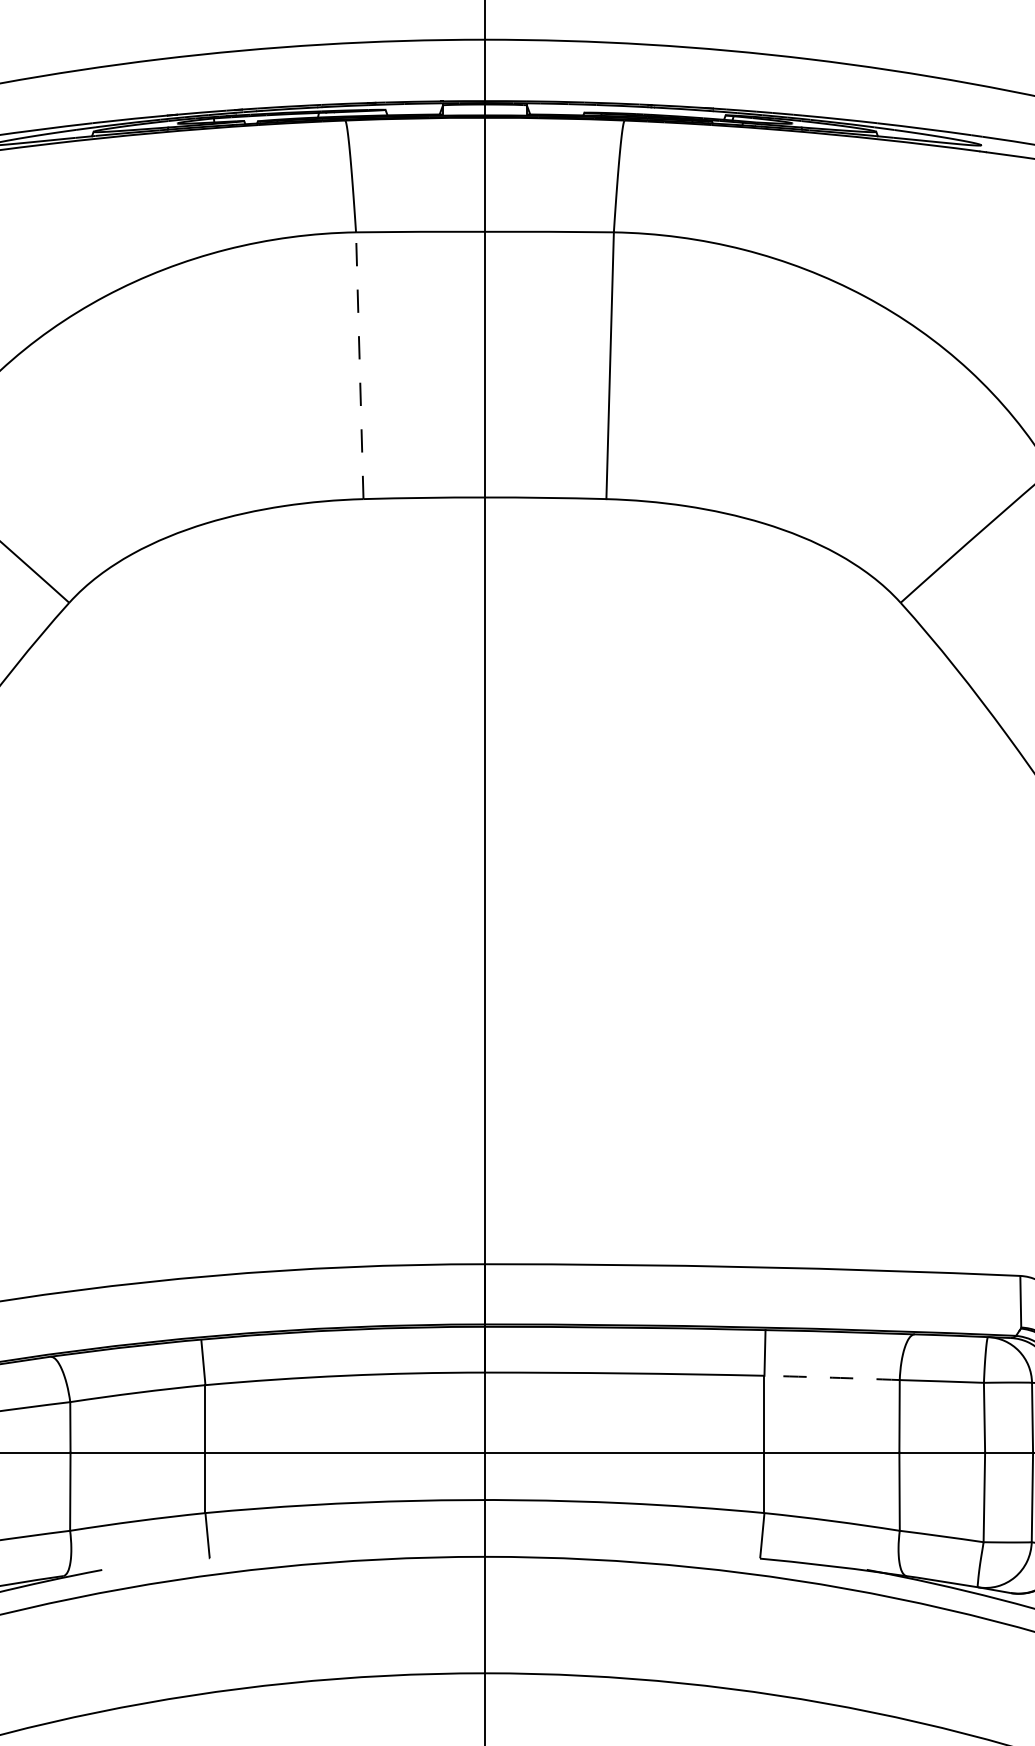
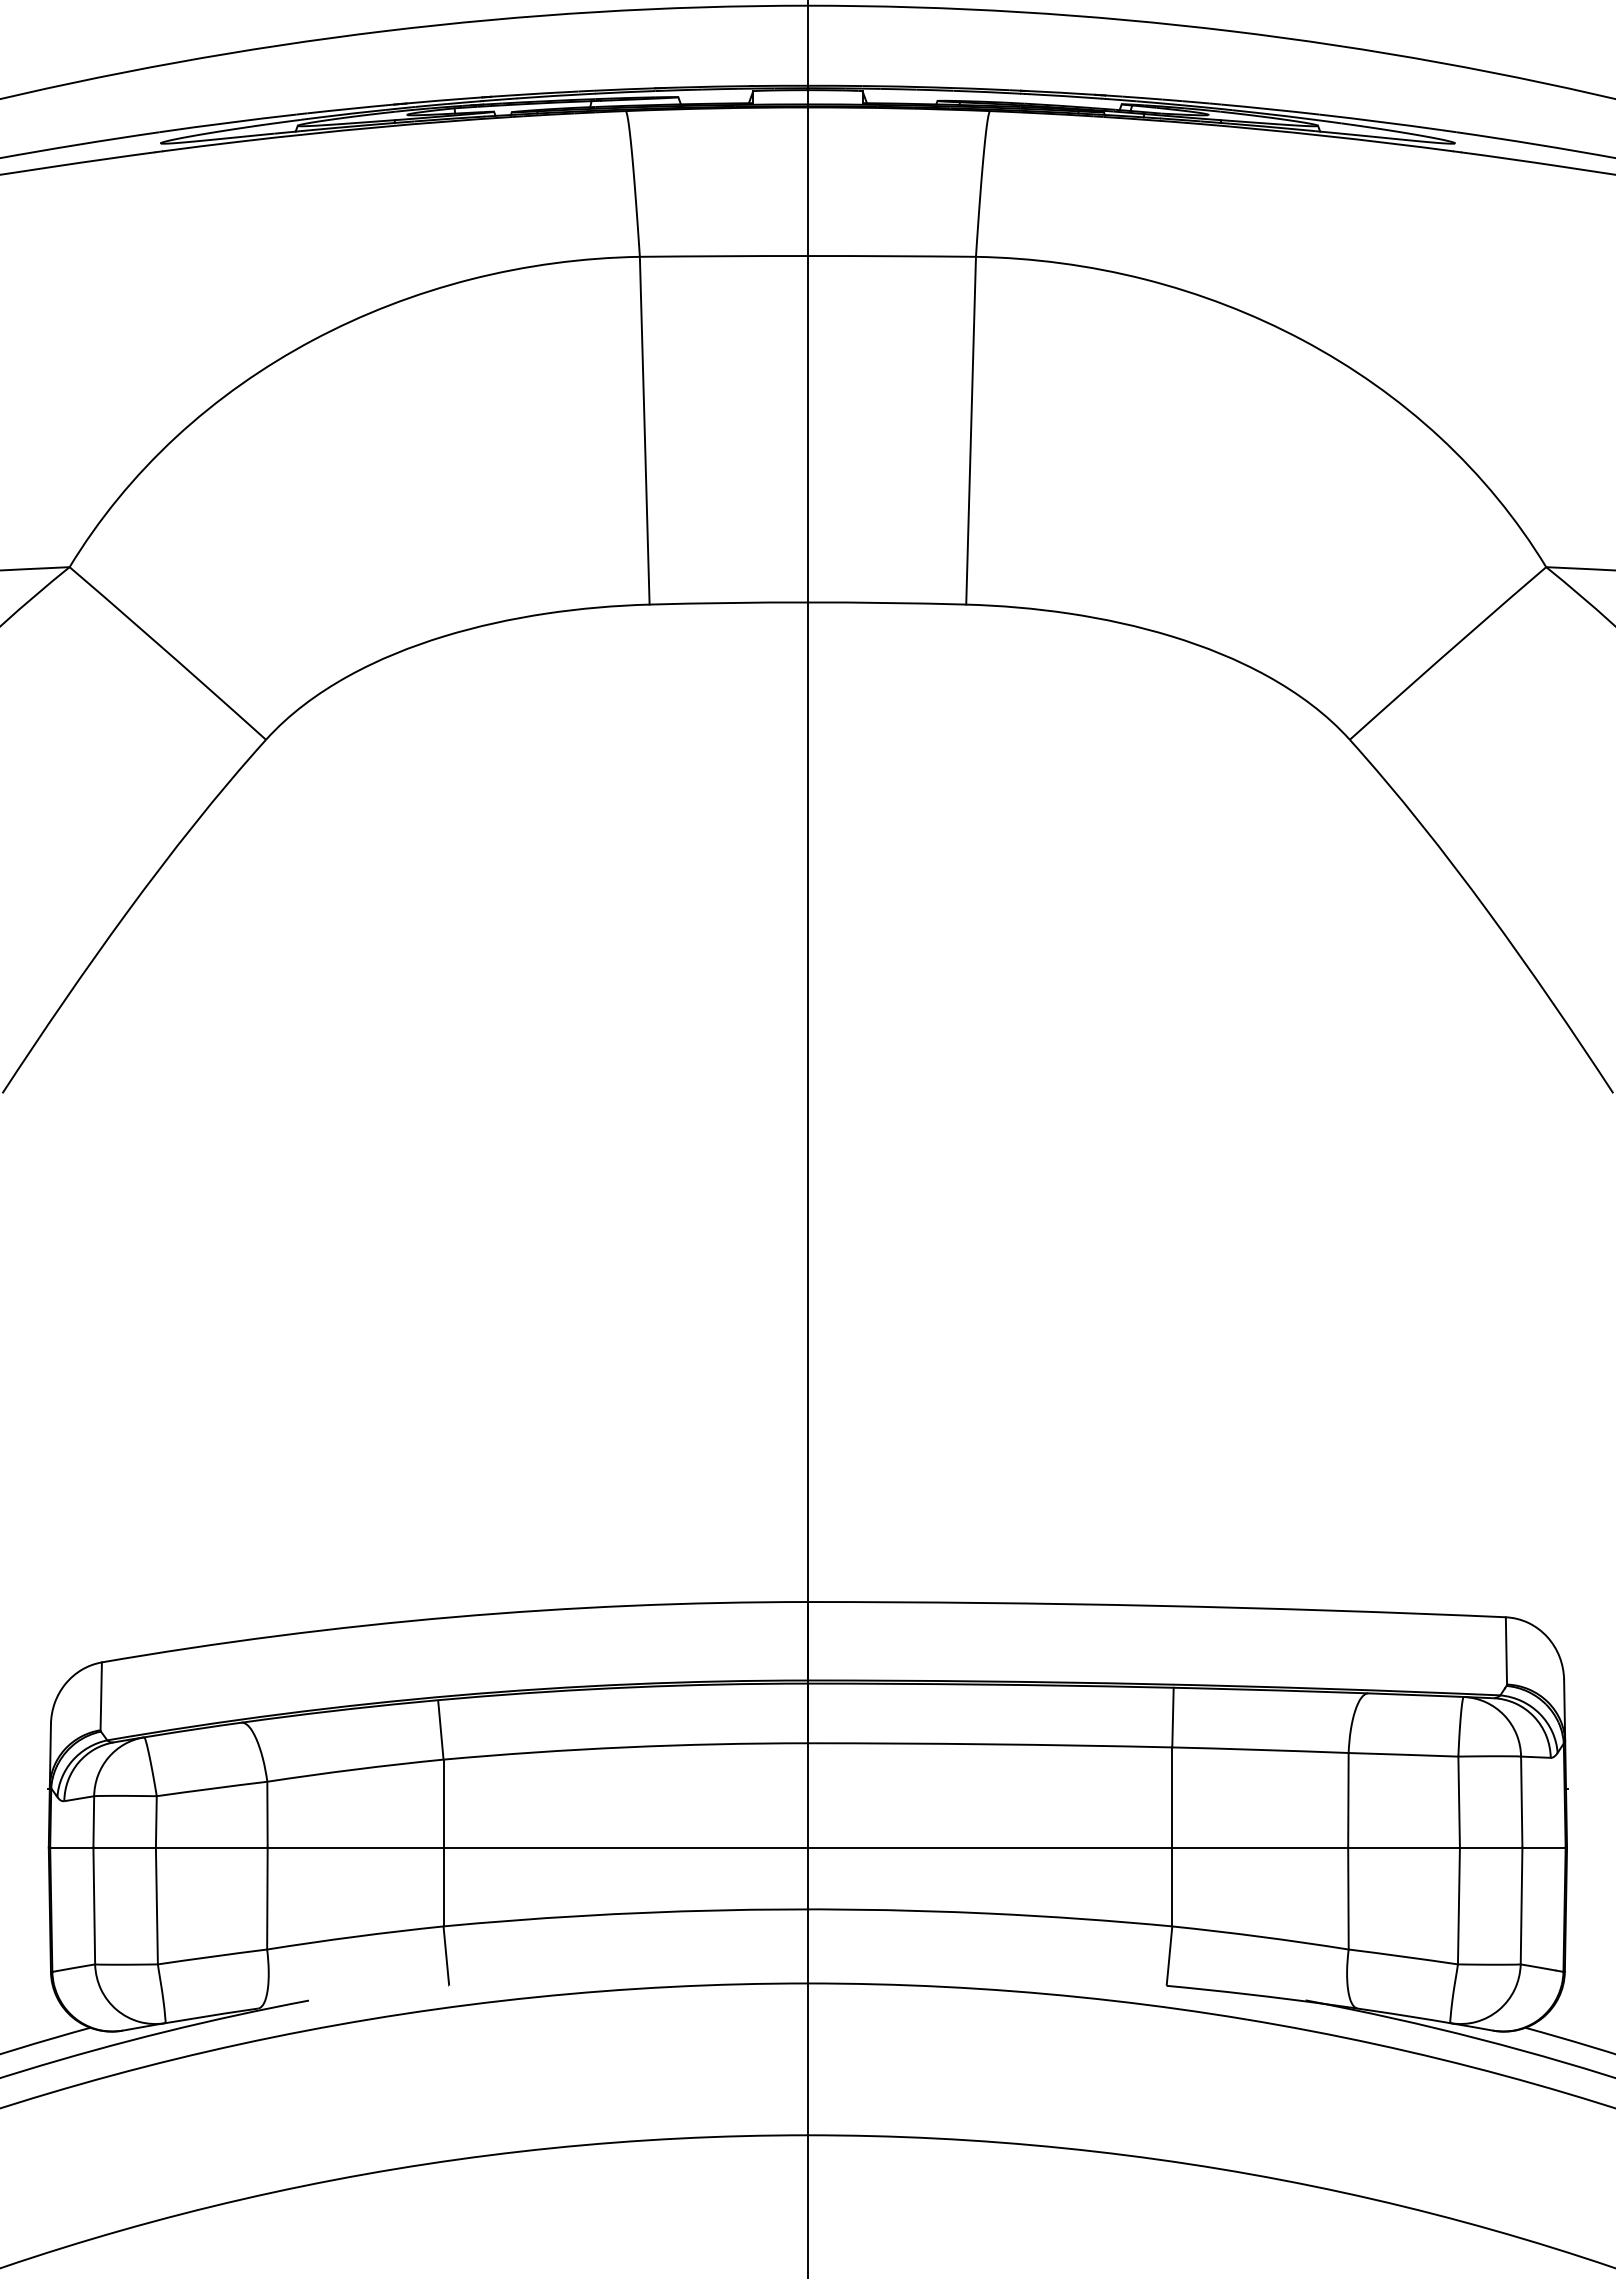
line: (359, 365) -> (644, 430), dashed -> solid
arc: (832, 1377) -> (1260, 1749), dashed -> solid

